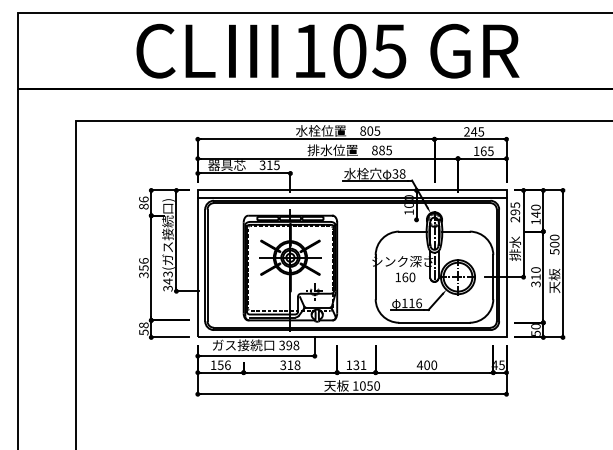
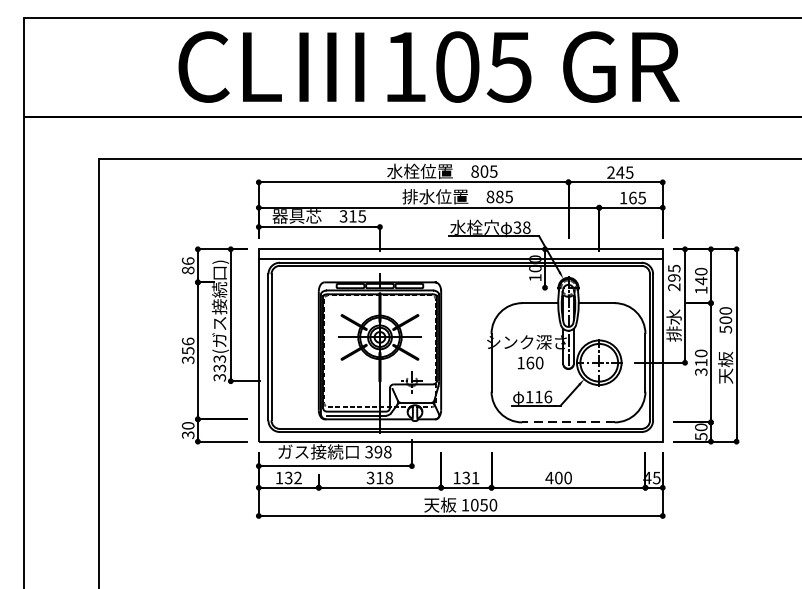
text: (167, 281) -> (219, 368), 343( -> 333(
line: (434, 322) -> (568, 422), solid -> dashed
text: (143, 328) -> (187, 429), 58 -> 30
text: (224, 365) -> (293, 478), 156 -> 132

